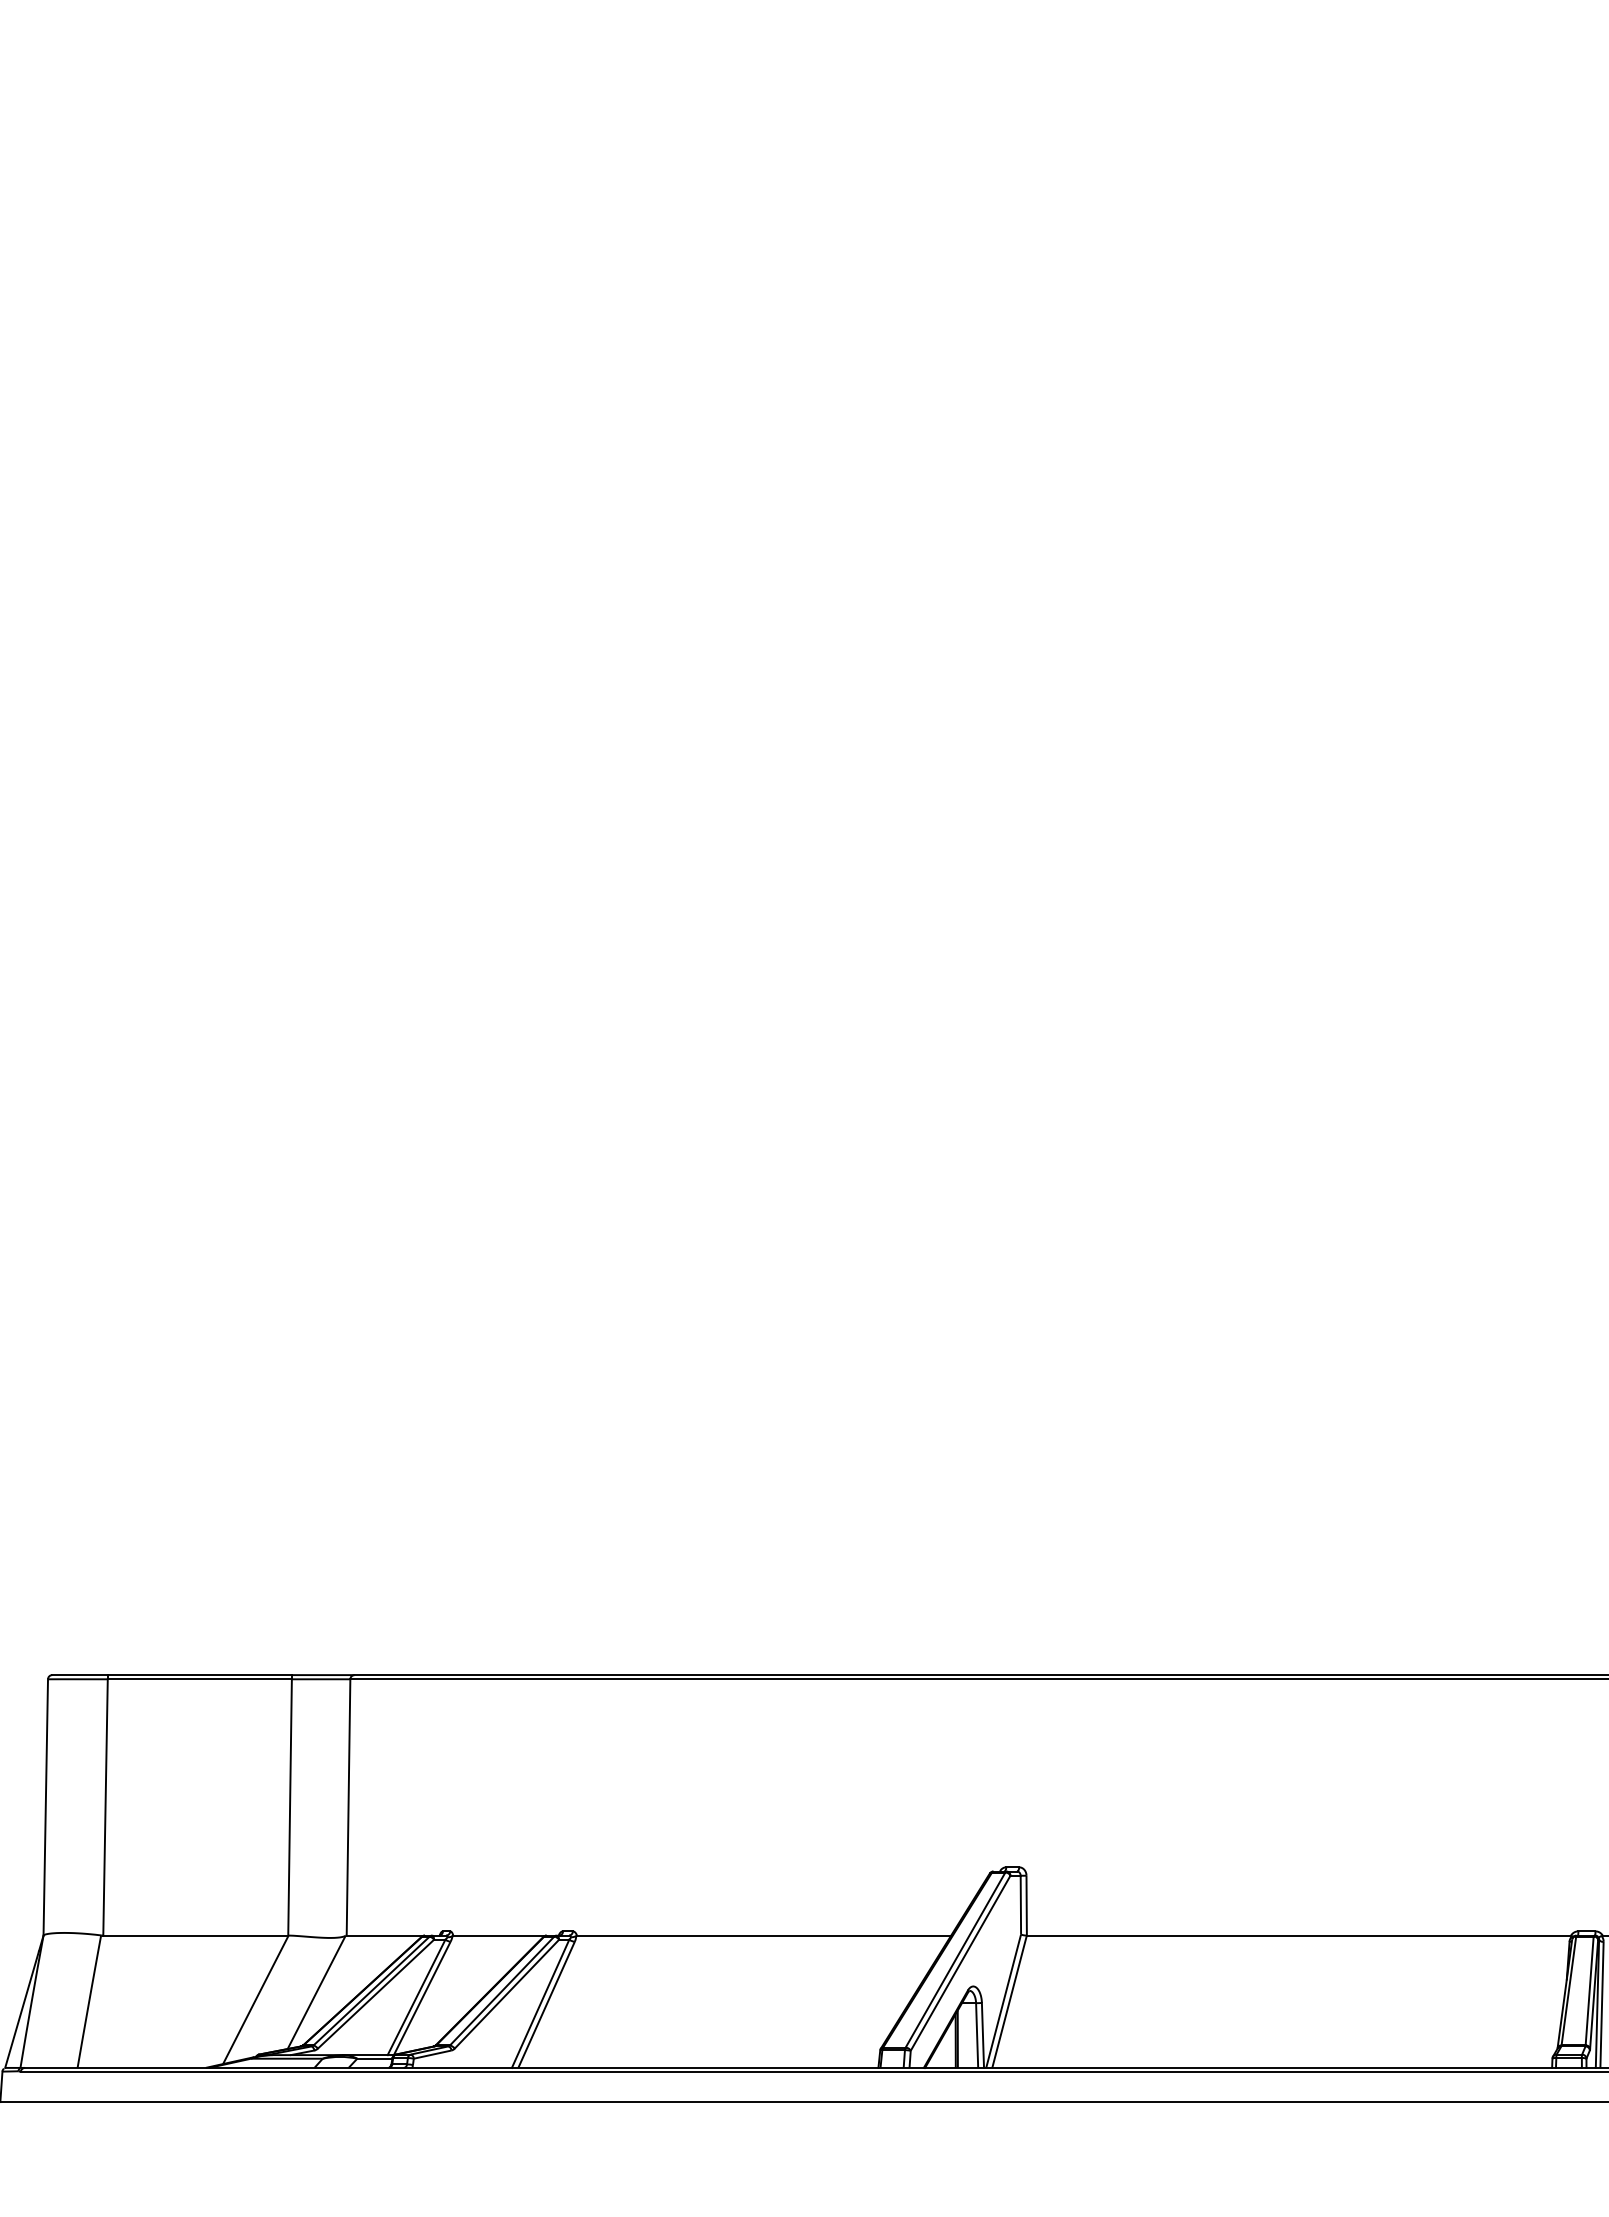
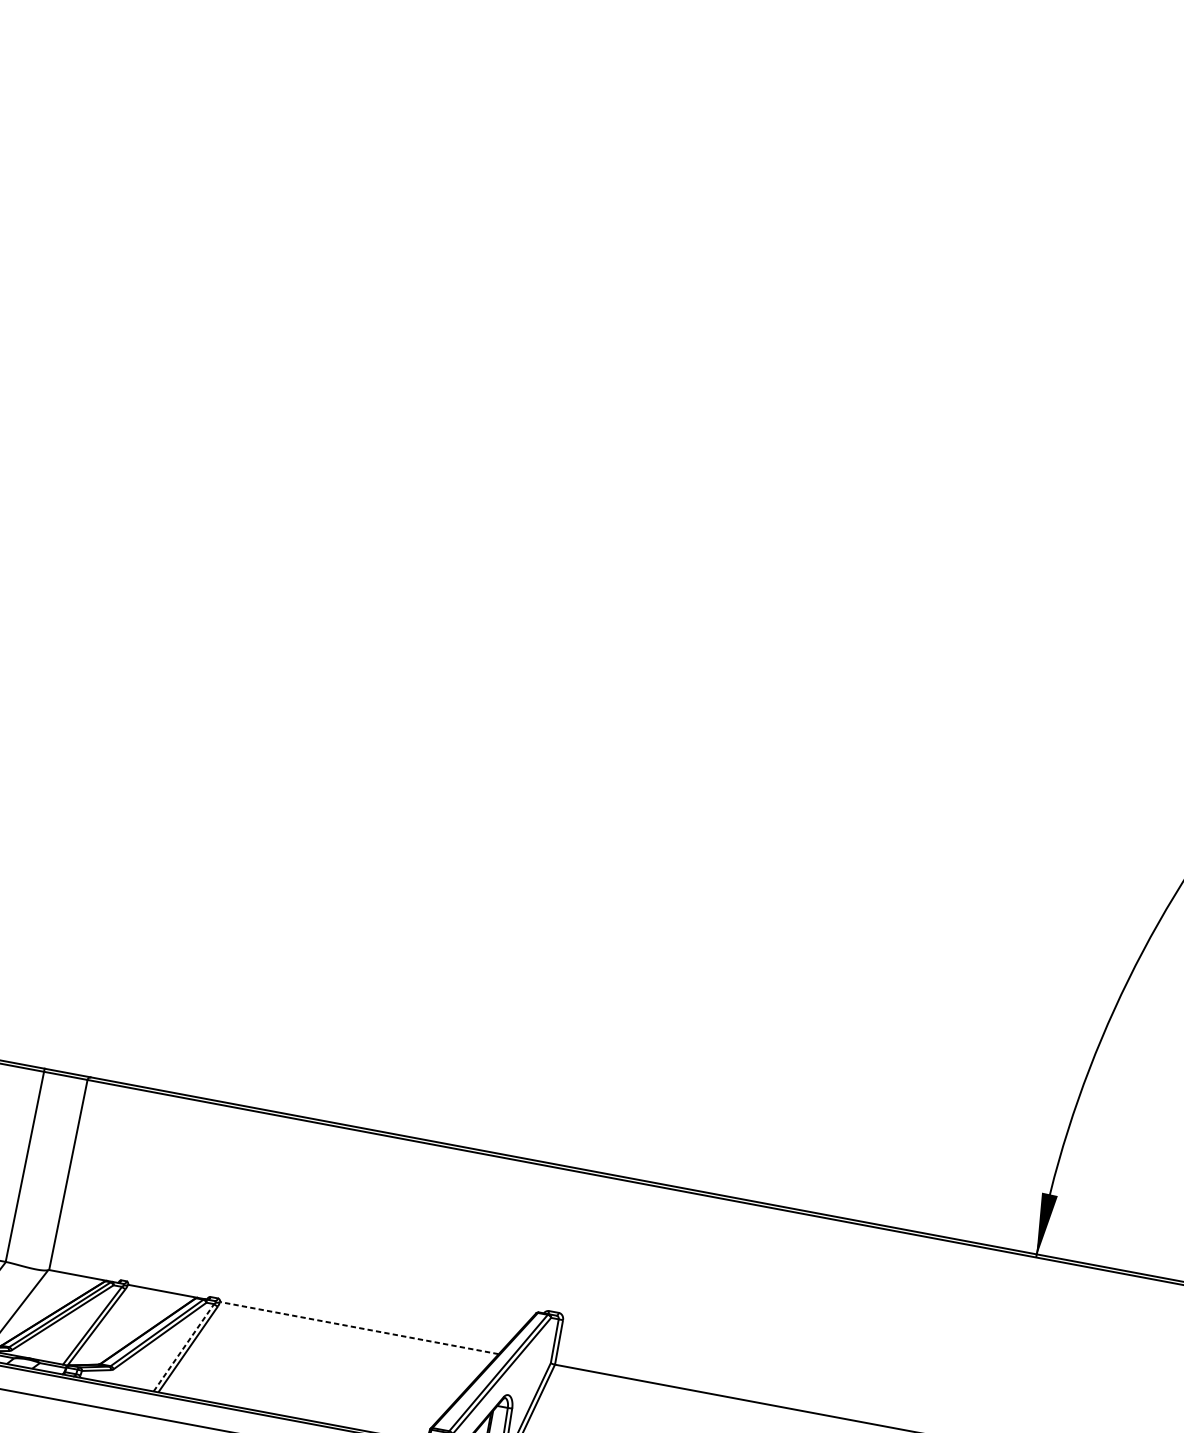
line: (763, 1935) -> (359, 1328), solid -> dashed
line: (540, 2003) -> (183, 1347), solid -> dashed

